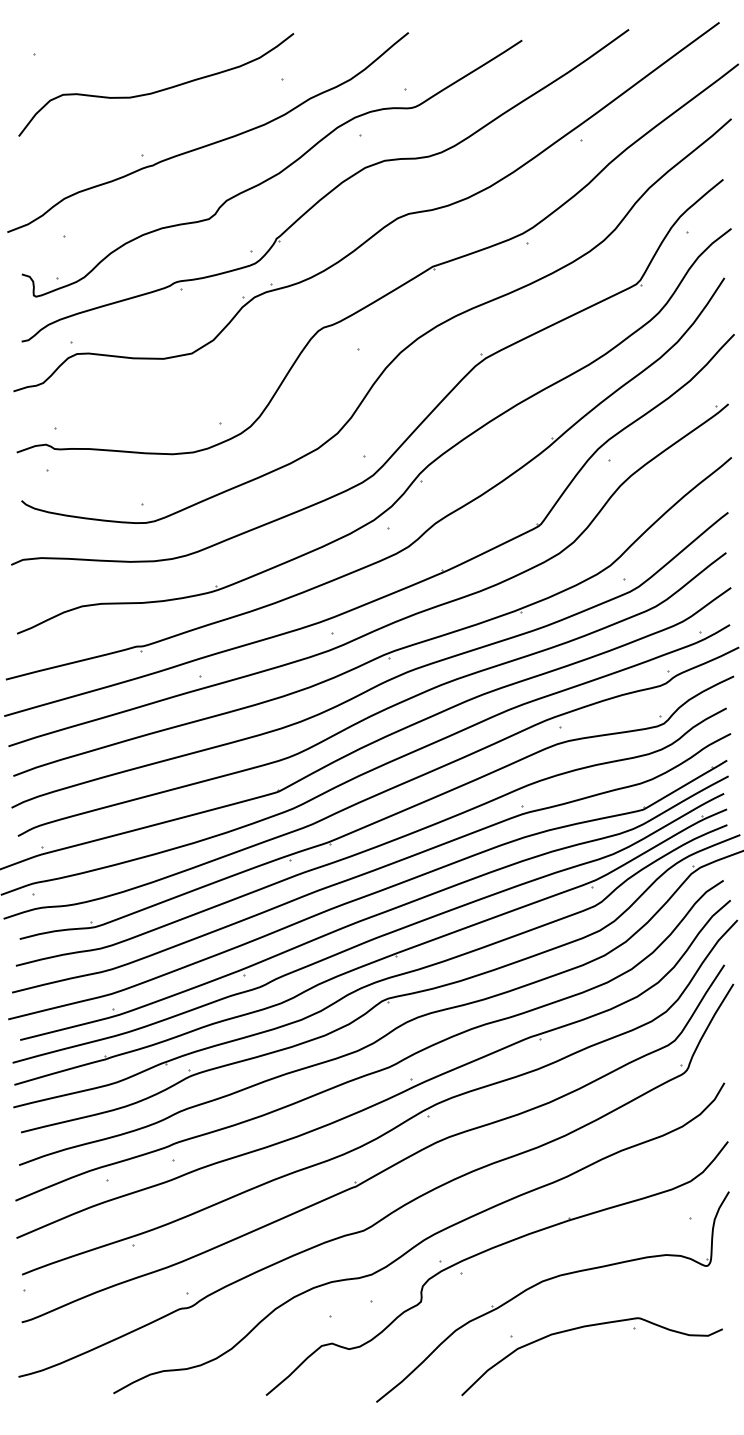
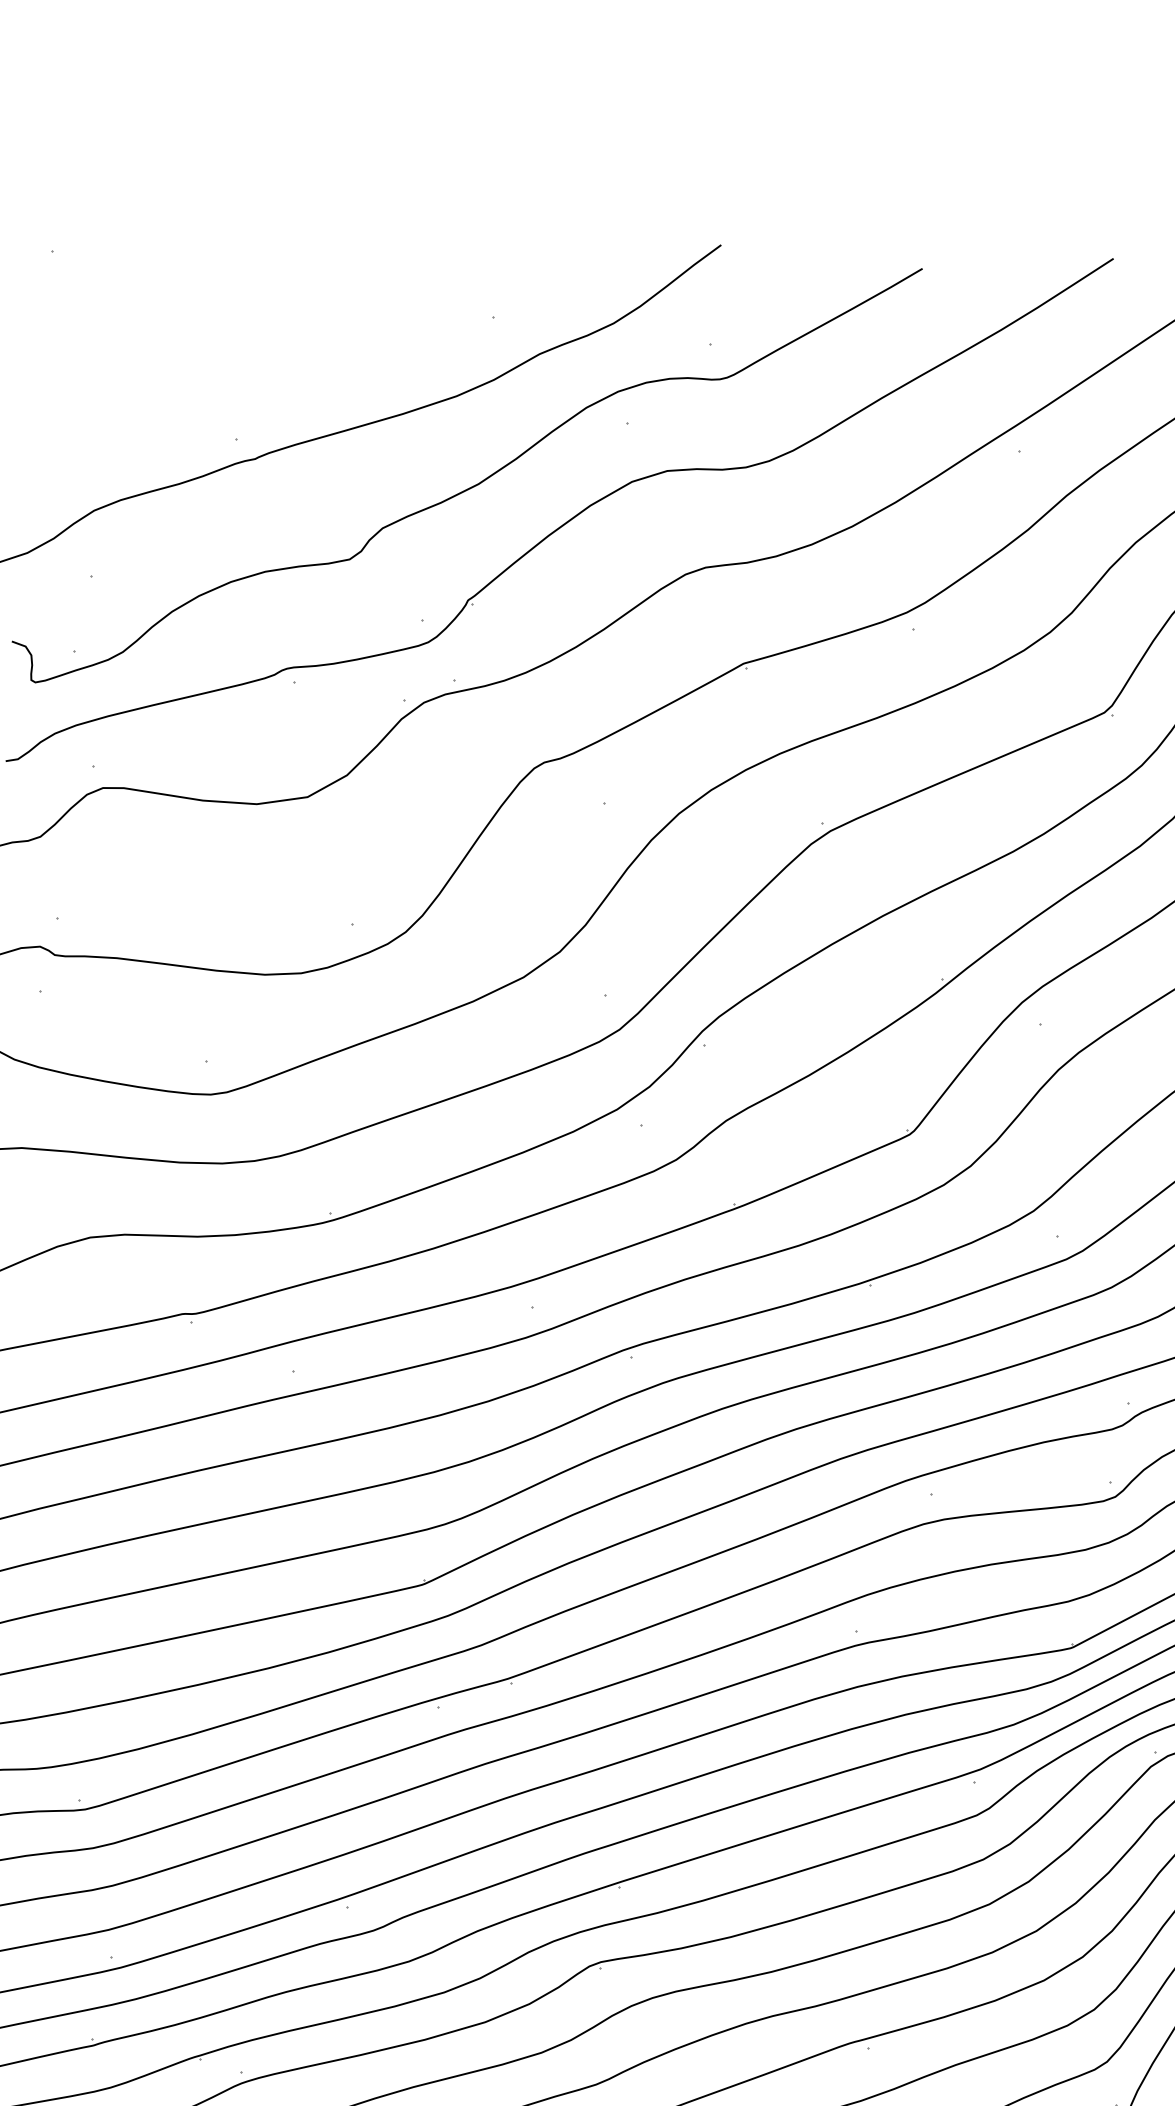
curve: (157, 90) -> (269, 326), removed

